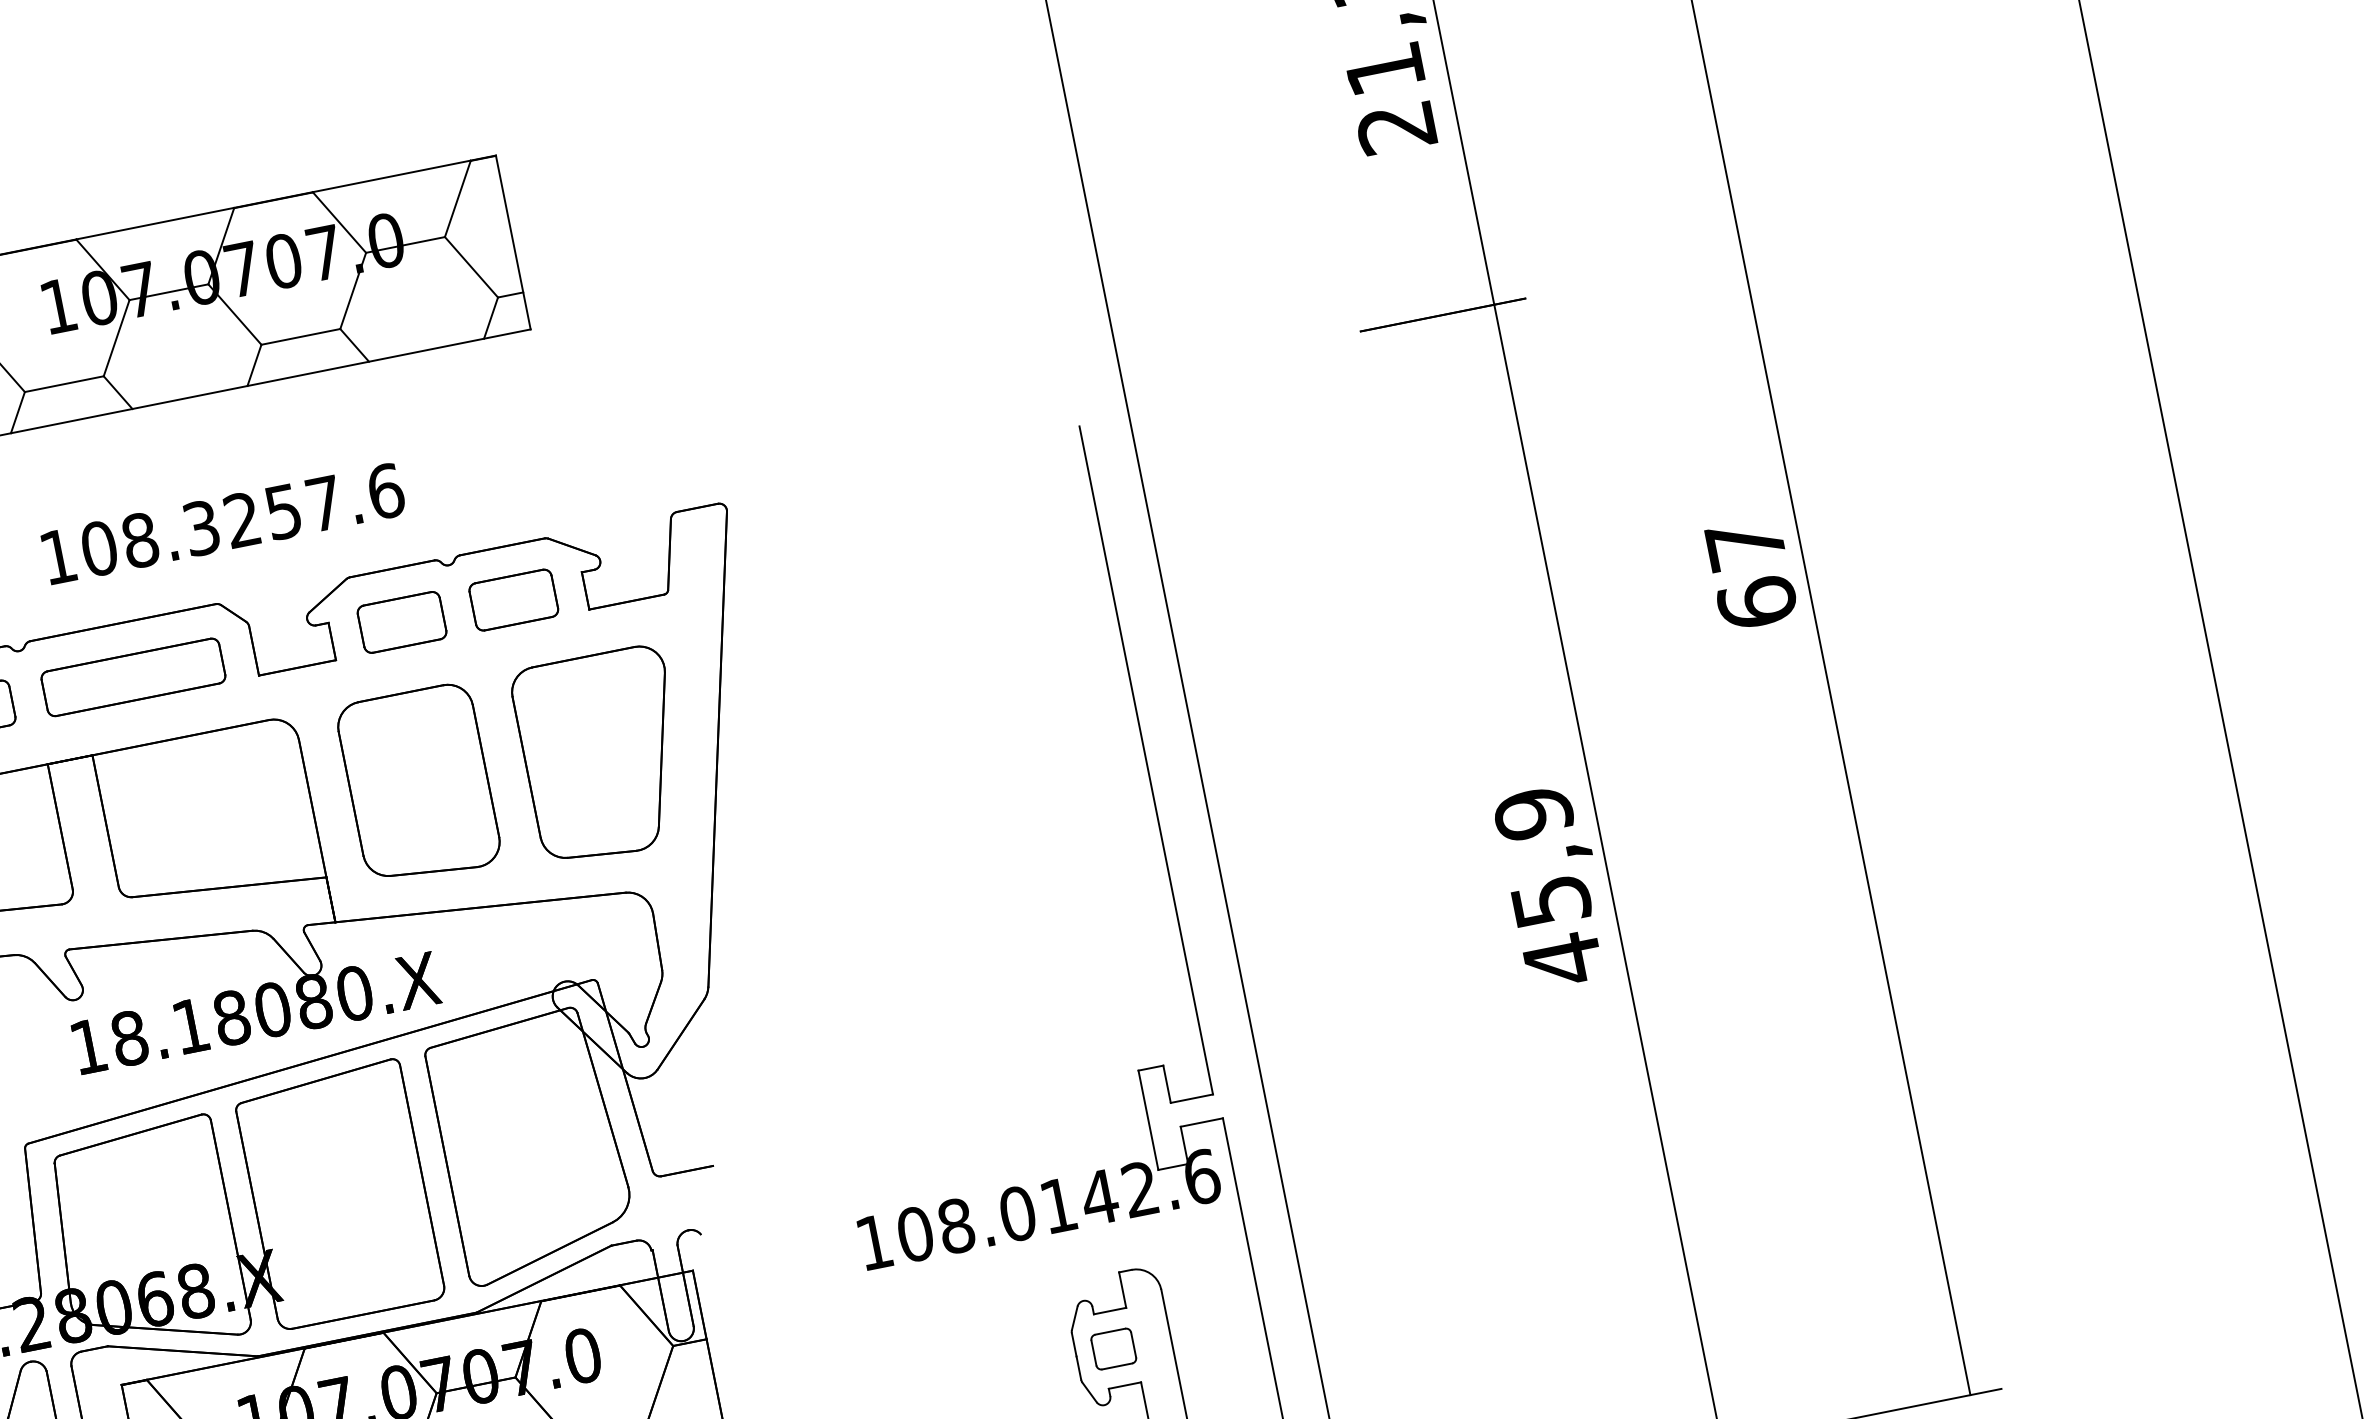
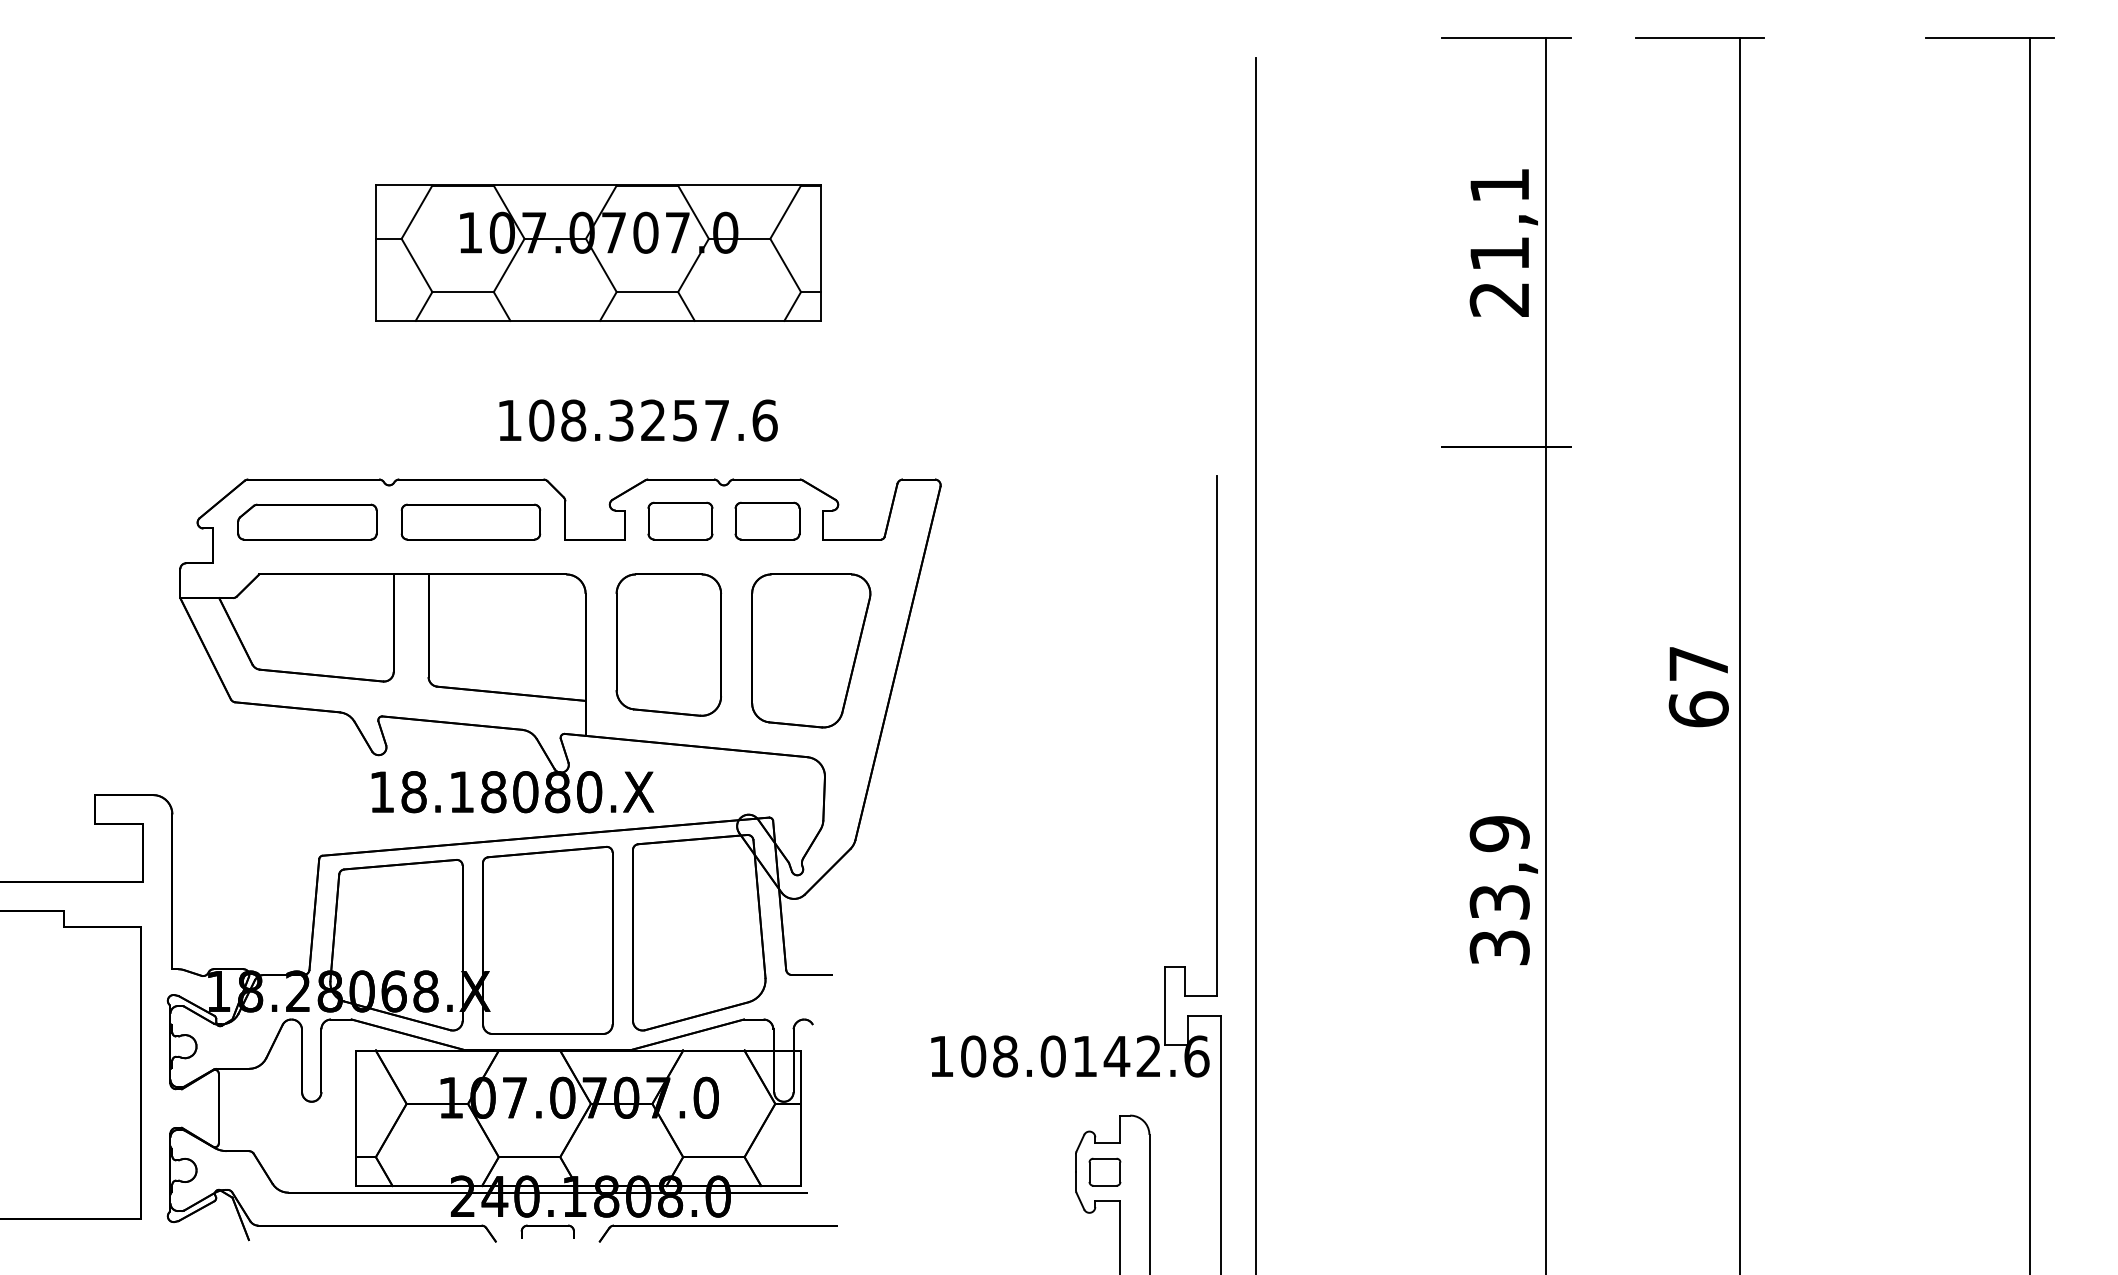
text: (223, 523) -> (638, 420), moved
text: (1556, 931) -> (1499, 925), 45,9 -> 33,9

